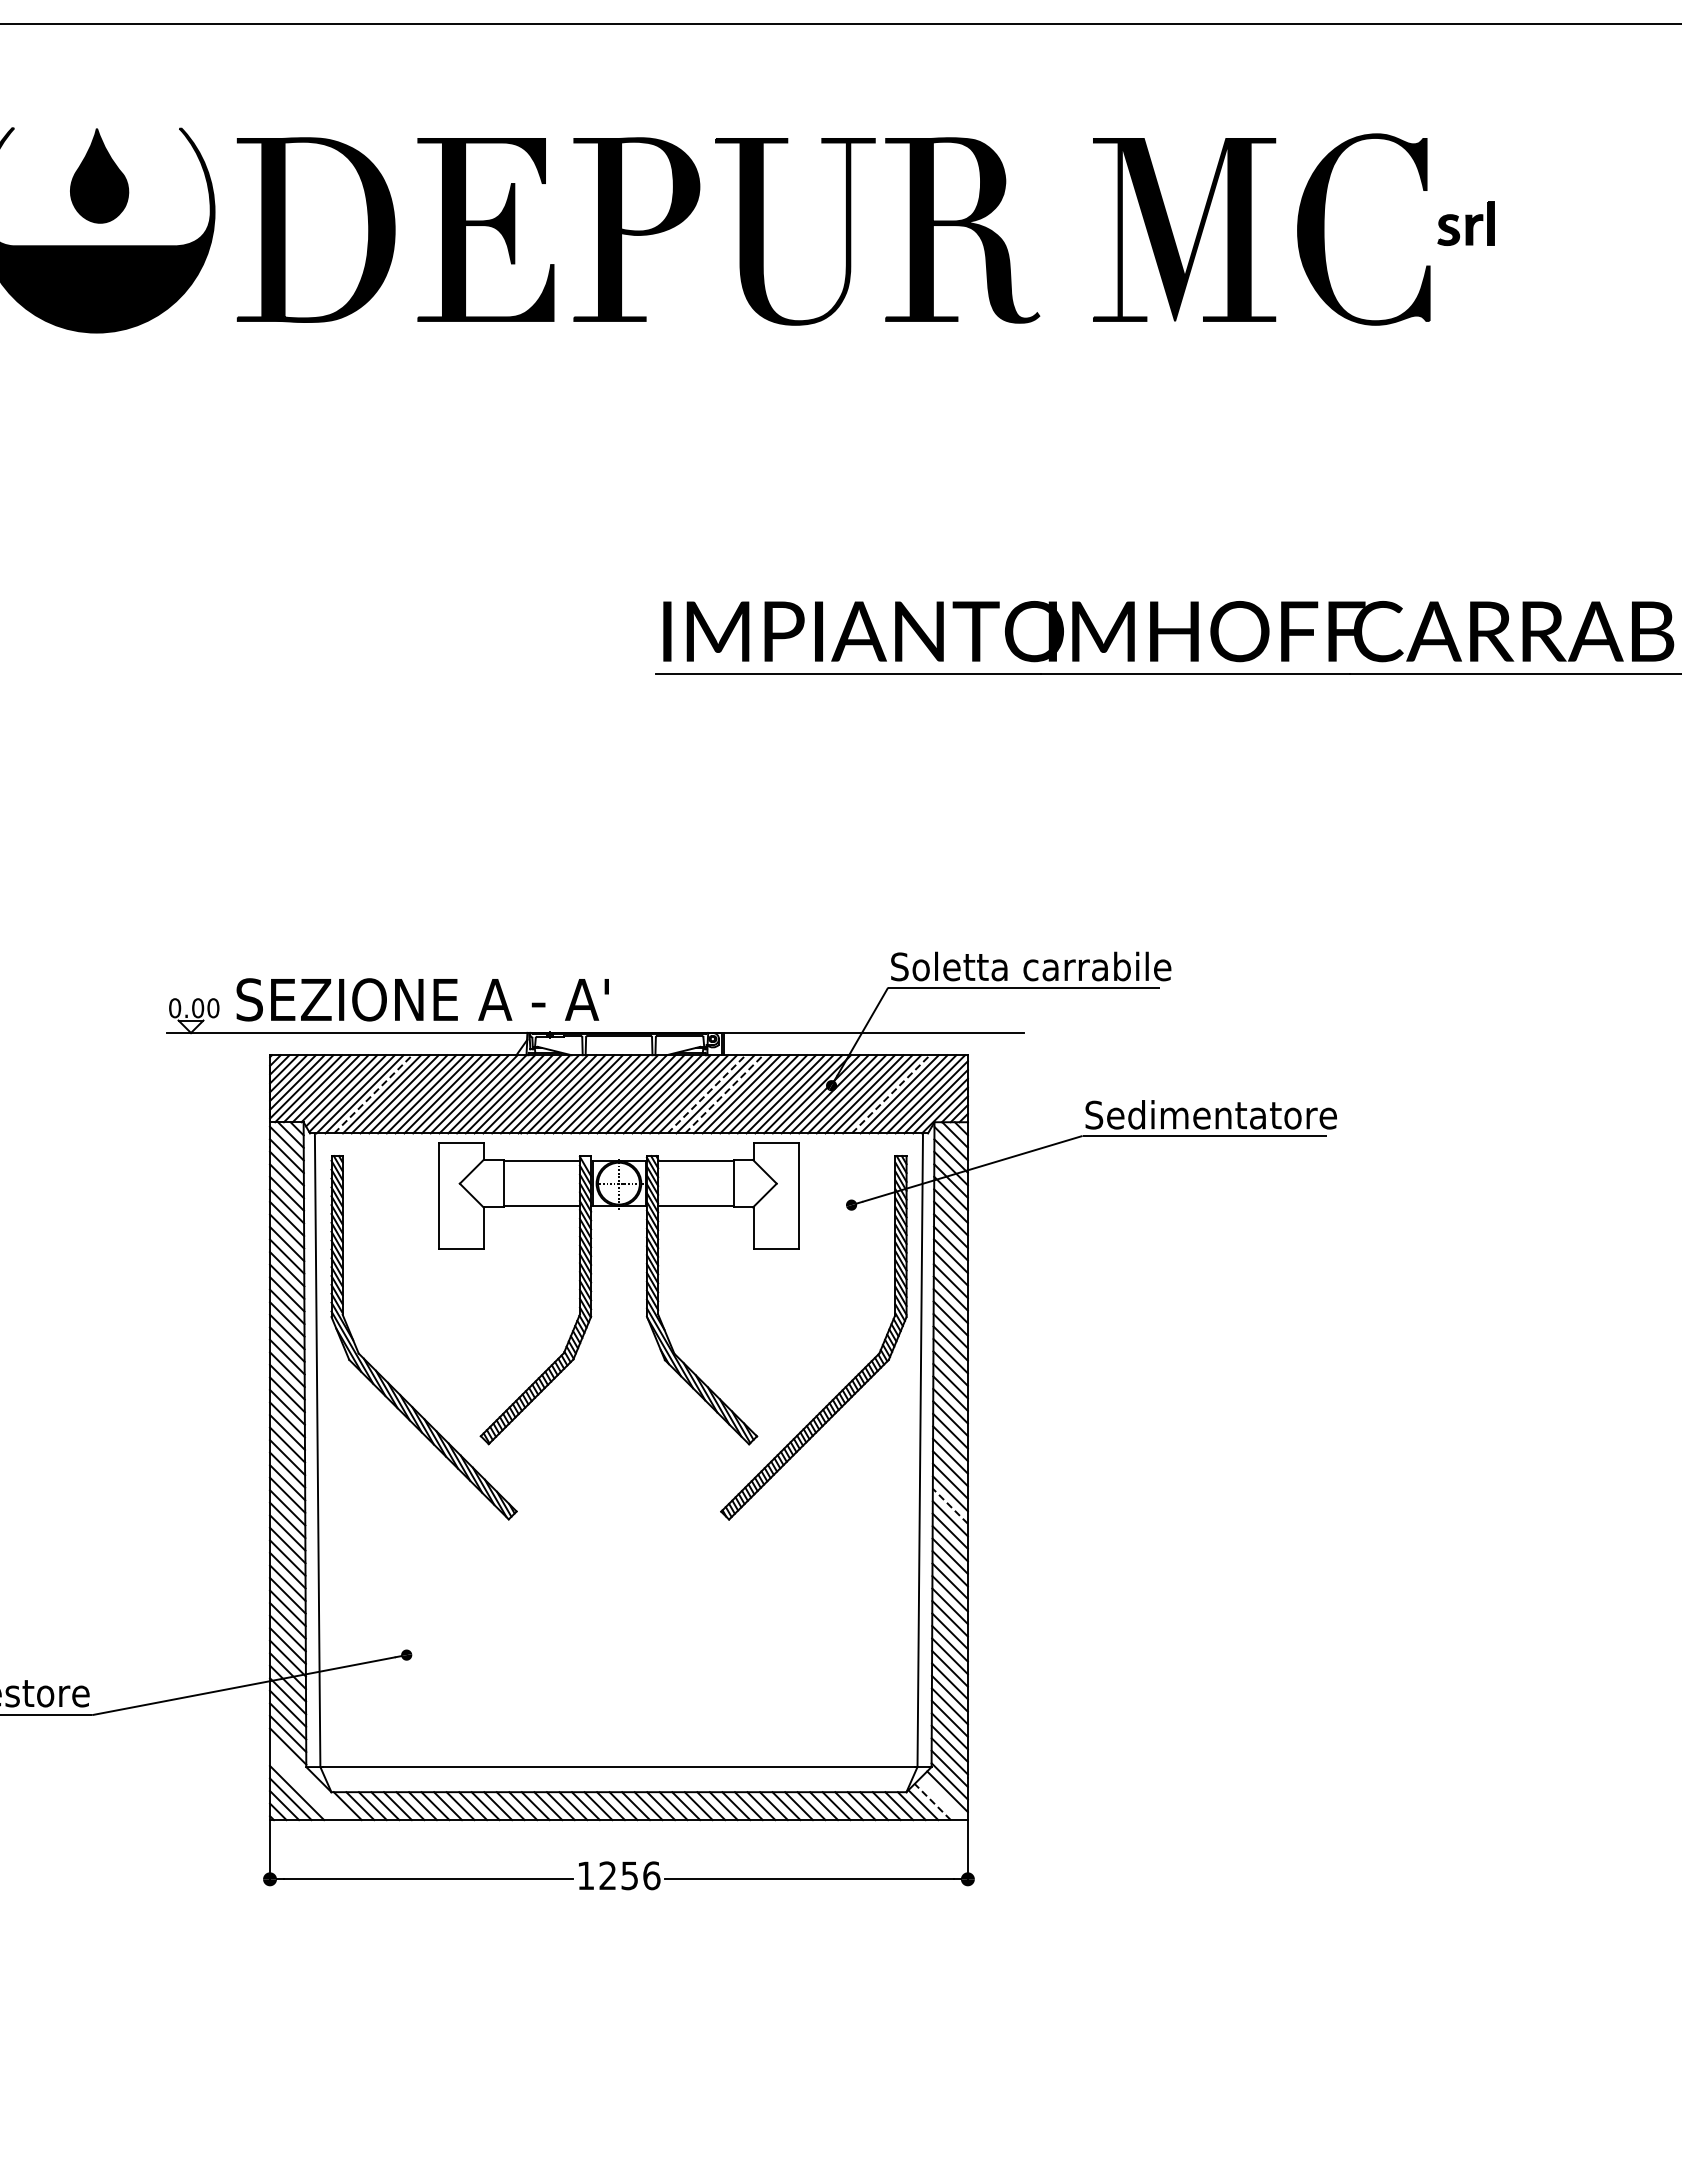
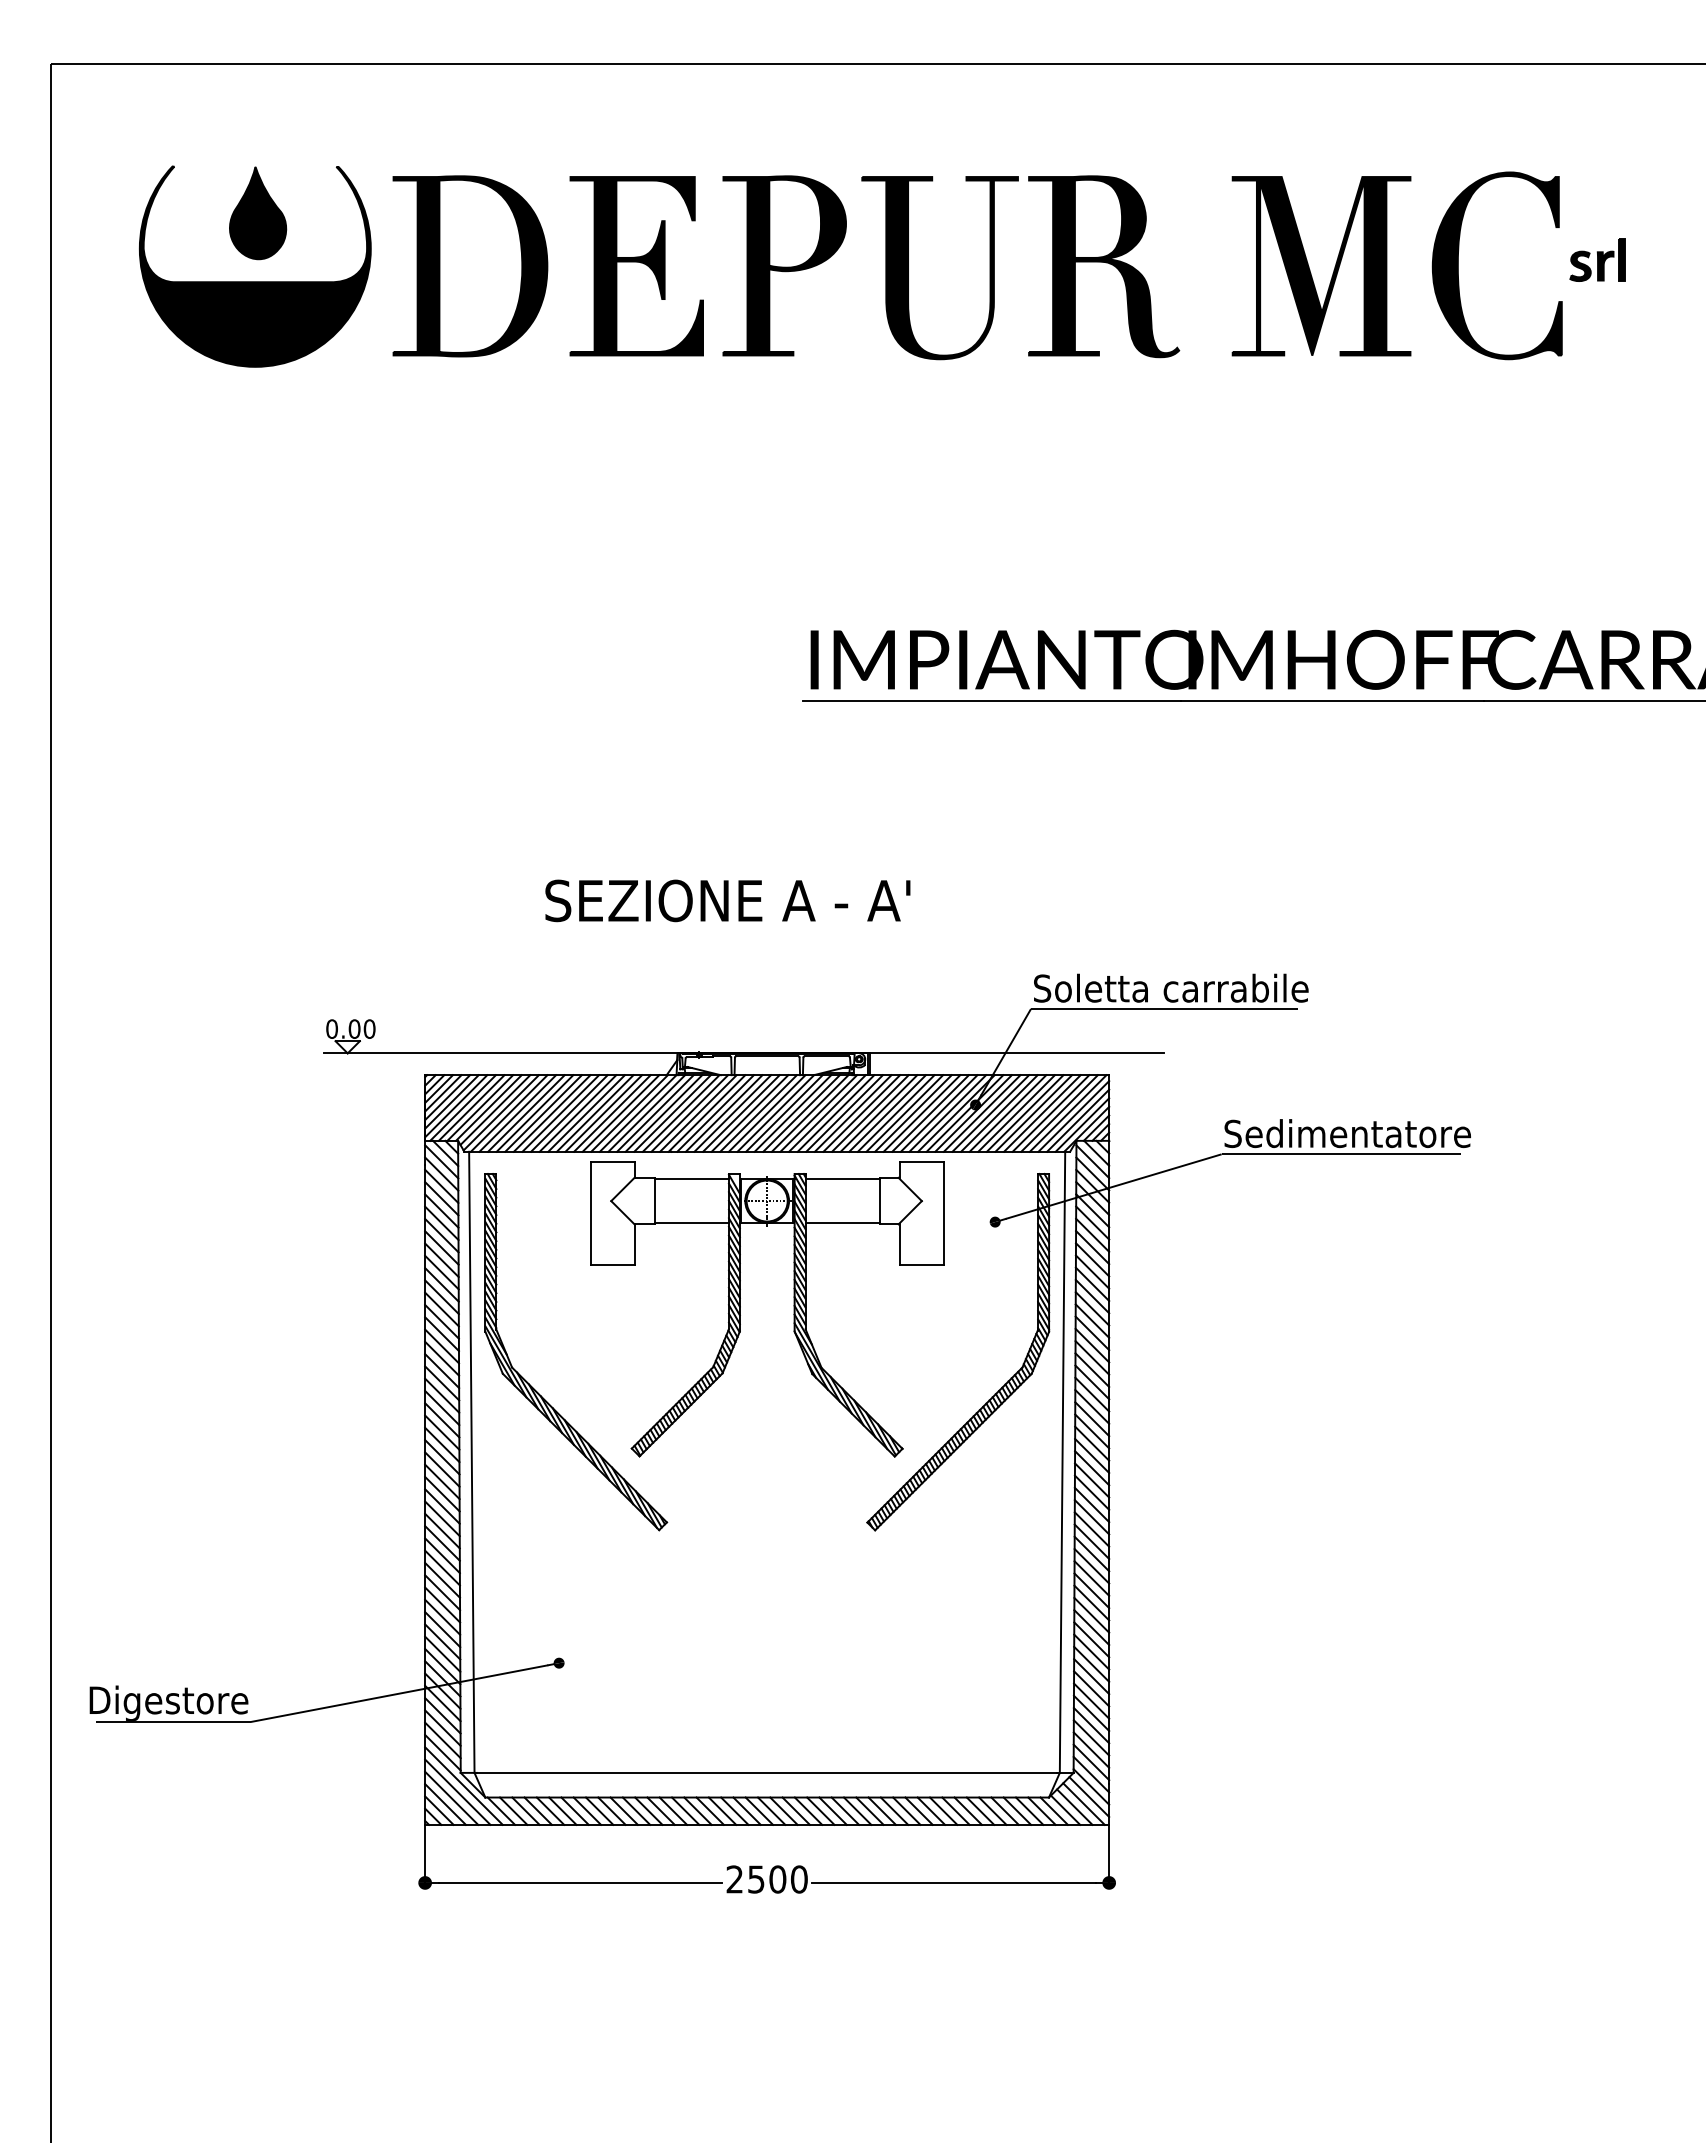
text: (422, 999) -> (727, 900), moved
line: (373, 1094) -> (526, 1113), dashed -> solid
line: (707, 1094) -> (853, 1113), dashed -> solid
line: (724, 1094) -> (870, 1113), dashed -> solid
line: (891, 1094) -> (1034, 1113), dashed -> solid
line: (949, 1505) -> (1091, 1516), dashed -> solid
line: (309, 1779) -> (463, 1785), added
line: (303, 1786) -> (457, 1791), added
line: (941, 1798) -> (1083, 1803), added
line: (932, 1801) -> (1074, 1806), dashed -> solid
text: (618, 1875) -> (766, 1879), 1256 -> 2500

